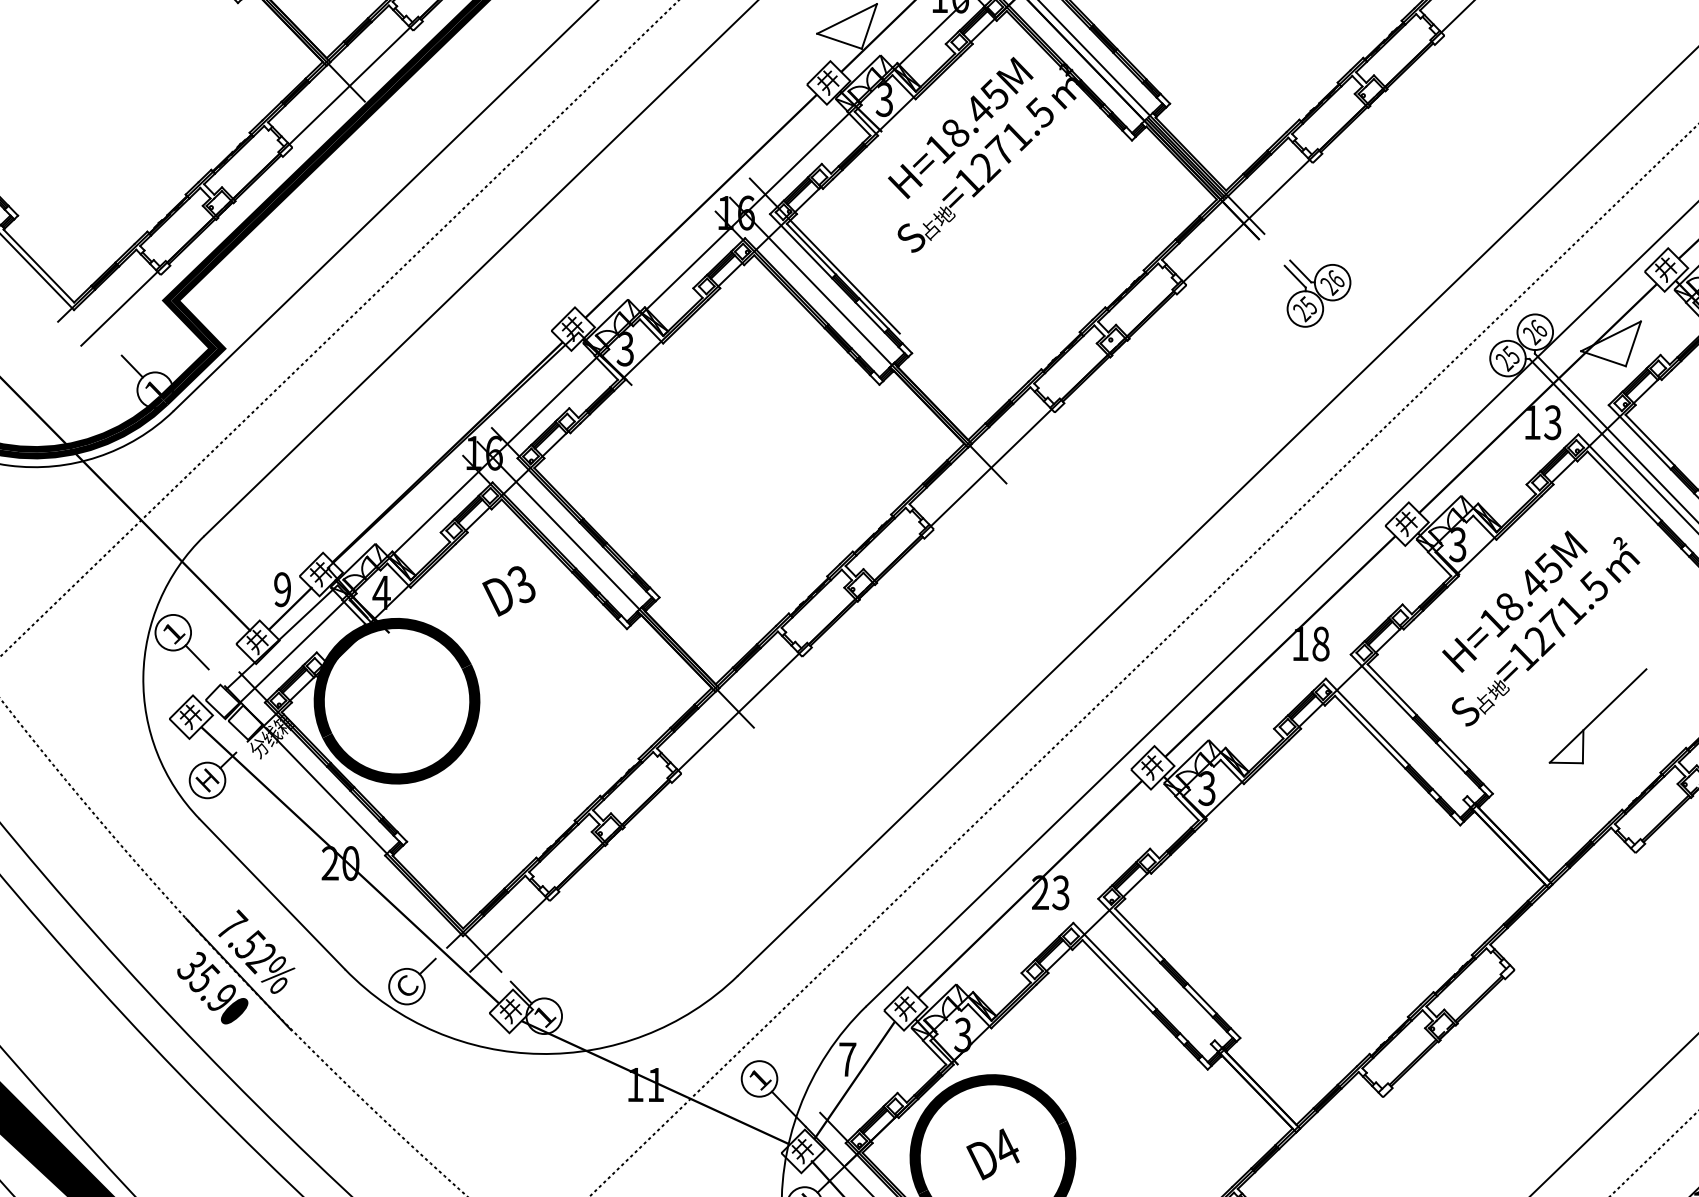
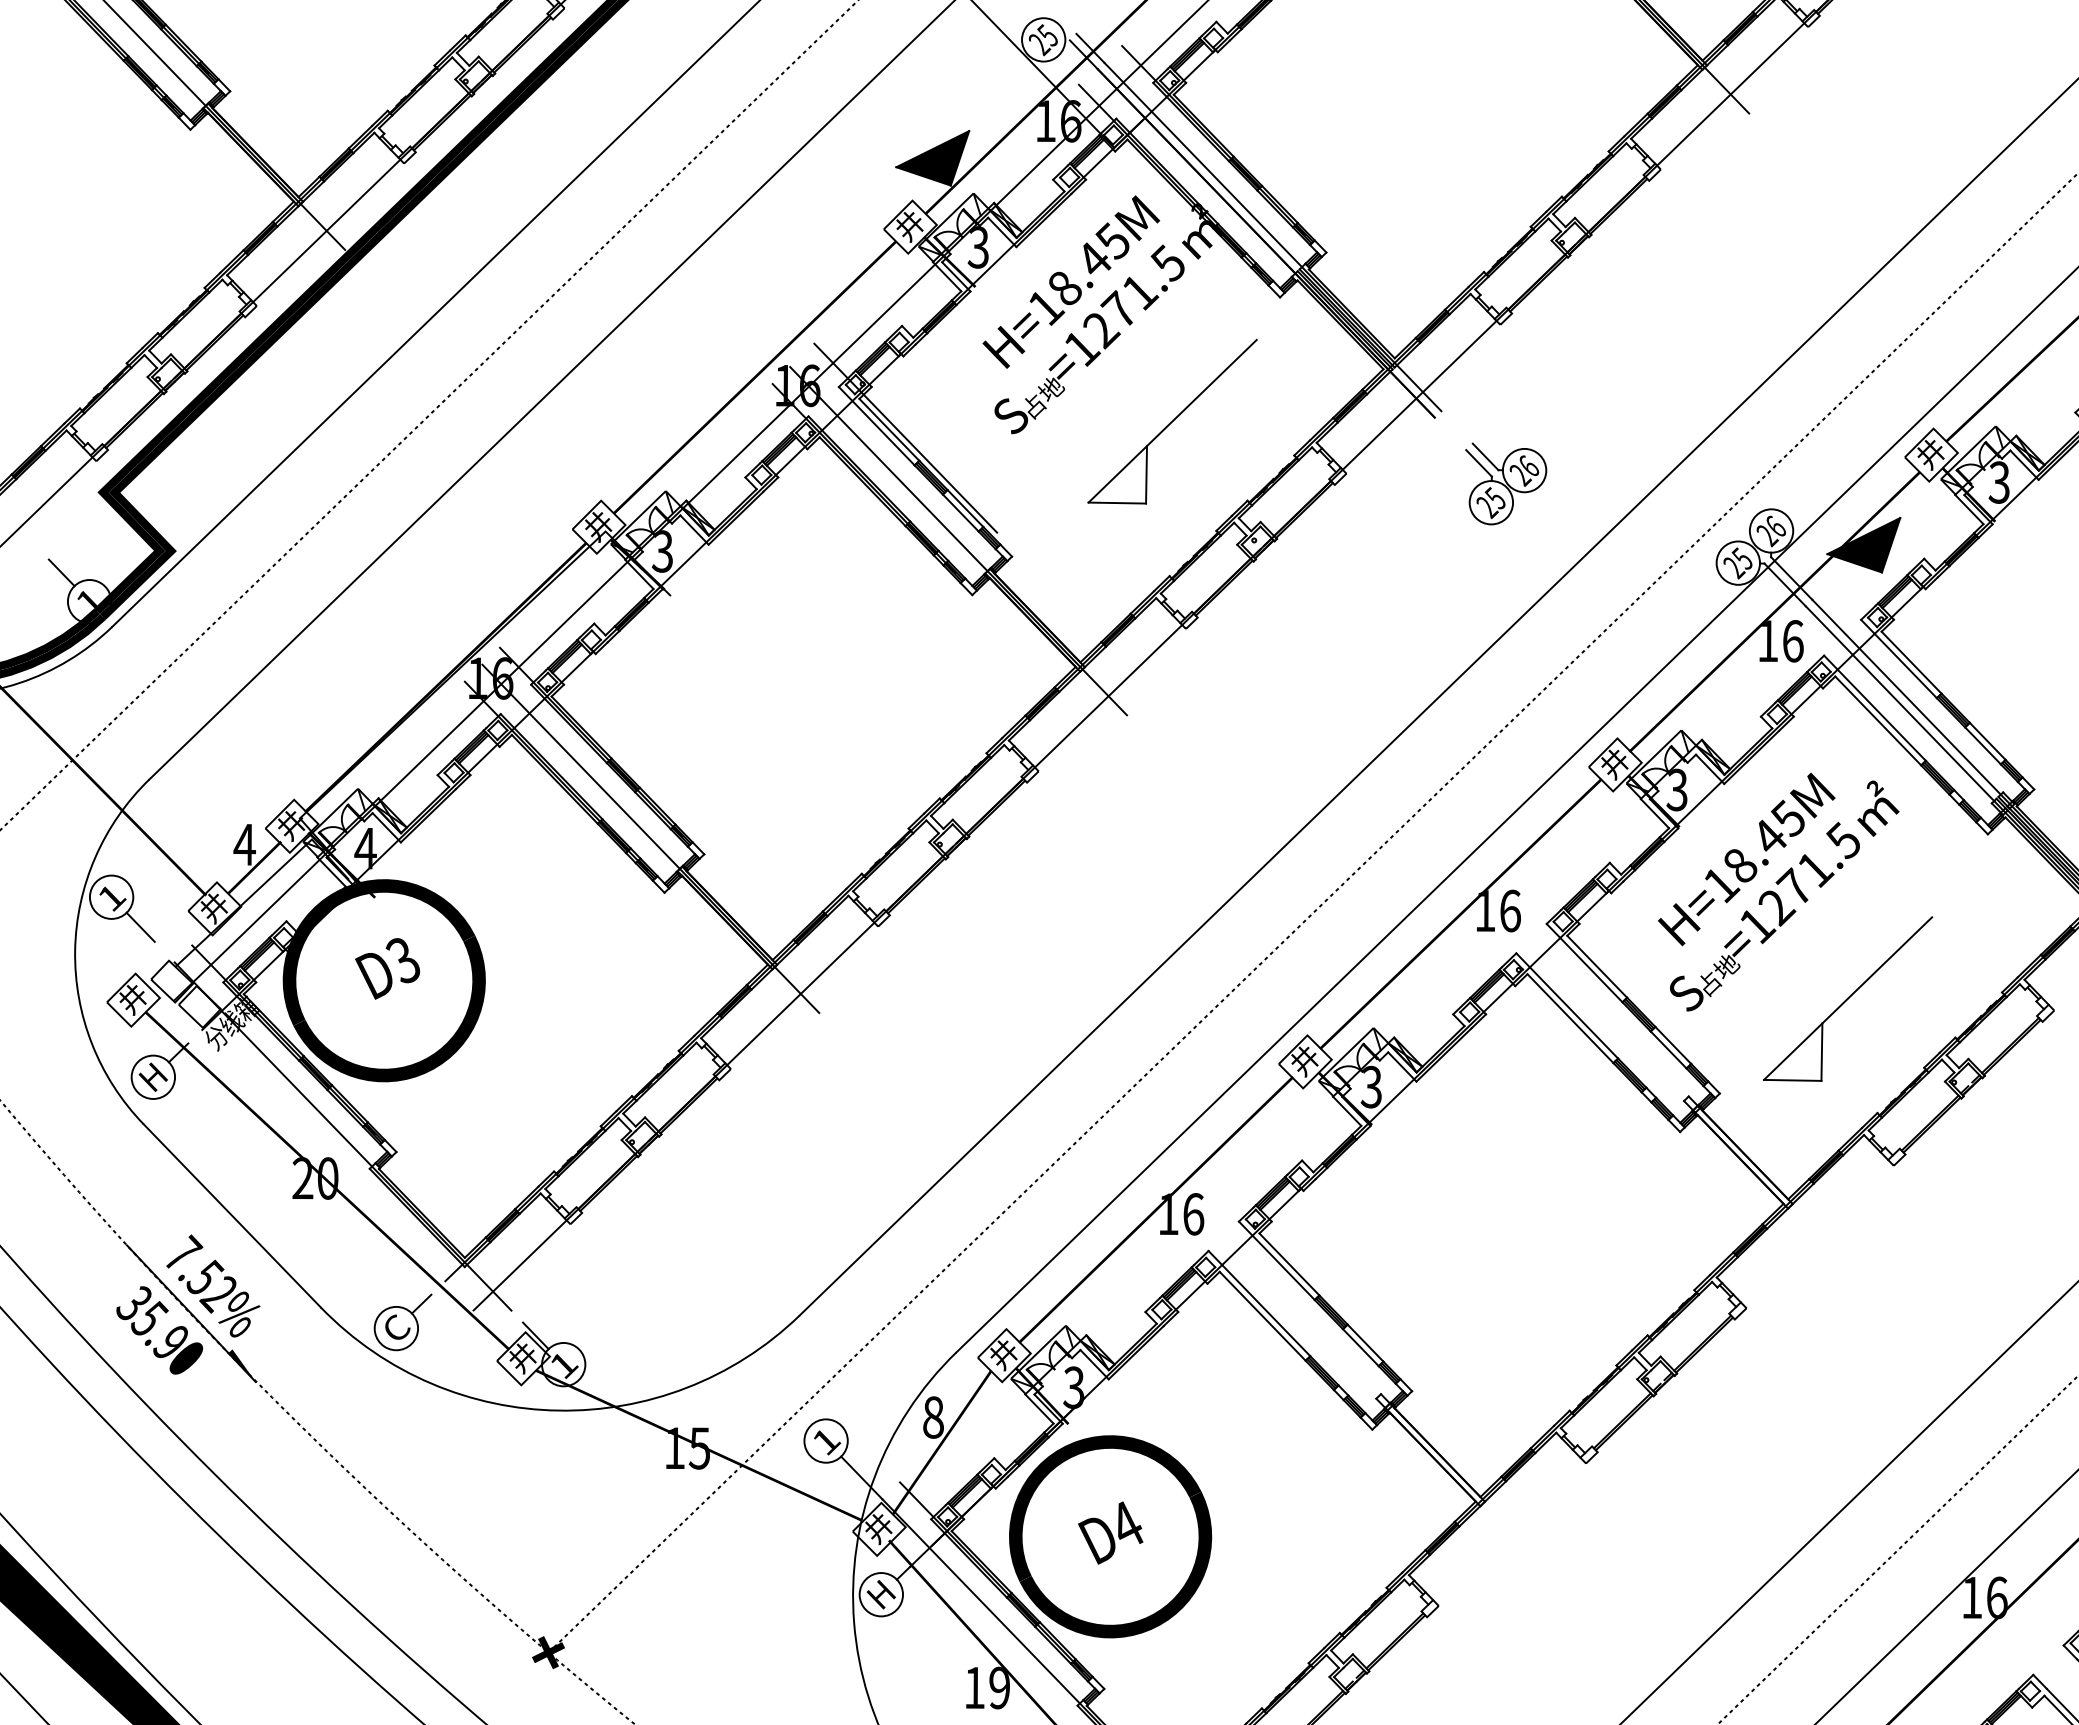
fill: (846, 26) -> (932, 158), added
part: (1043, 242) -> (1172, 421), added
fill: (1610, 344) -> (1863, 545), added
text: (1552, 422) -> (1792, 641), 13 -> 16
text: (282, 589) -> (244, 844), 9 -> 4
text: (508, 591) -> (387, 968), moved
text: (1321, 643) -> (1510, 910), 18 -> 16
part: (1598, 715) -> (1848, 998), size x1.43
text: (1051, 892) -> (1181, 1213), 23 -> 16
fill: (280, 1016) -> (242, 1365), added
text: (847, 1059) -> (933, 1417), 7 -> 8
text: (654, 1085) -> (698, 1448), 11 -> 15

